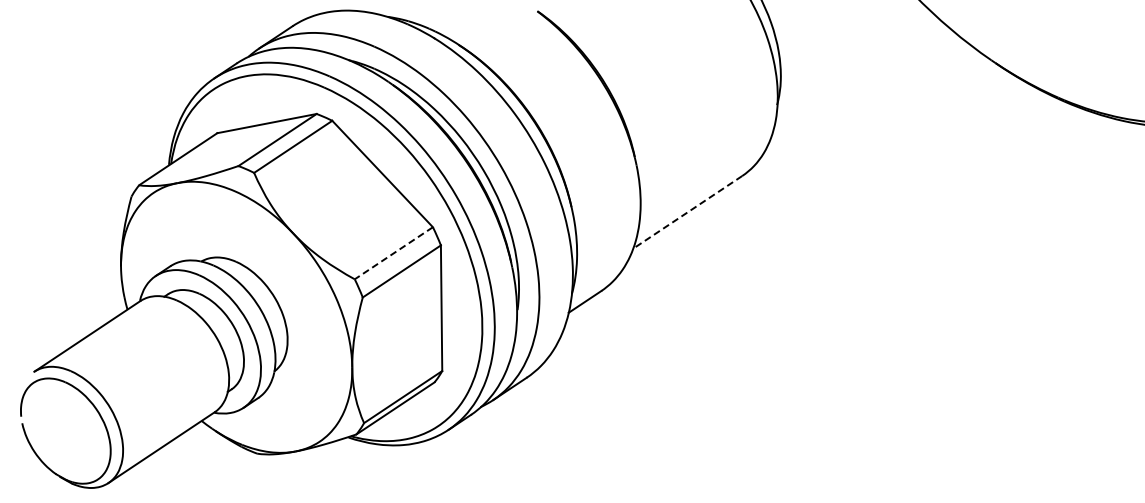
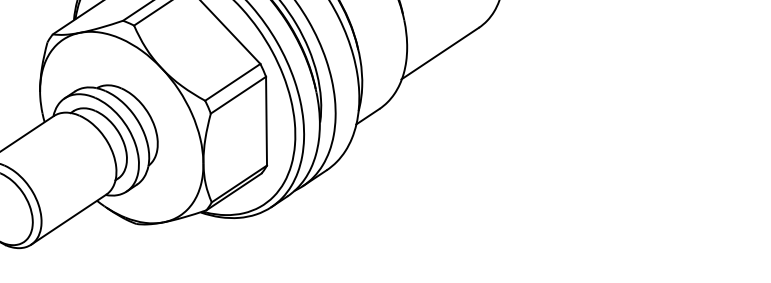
line: (687, 212) -> (440, 53), dashed -> solid
line: (393, 253) -> (232, 82), dashed -> solid

